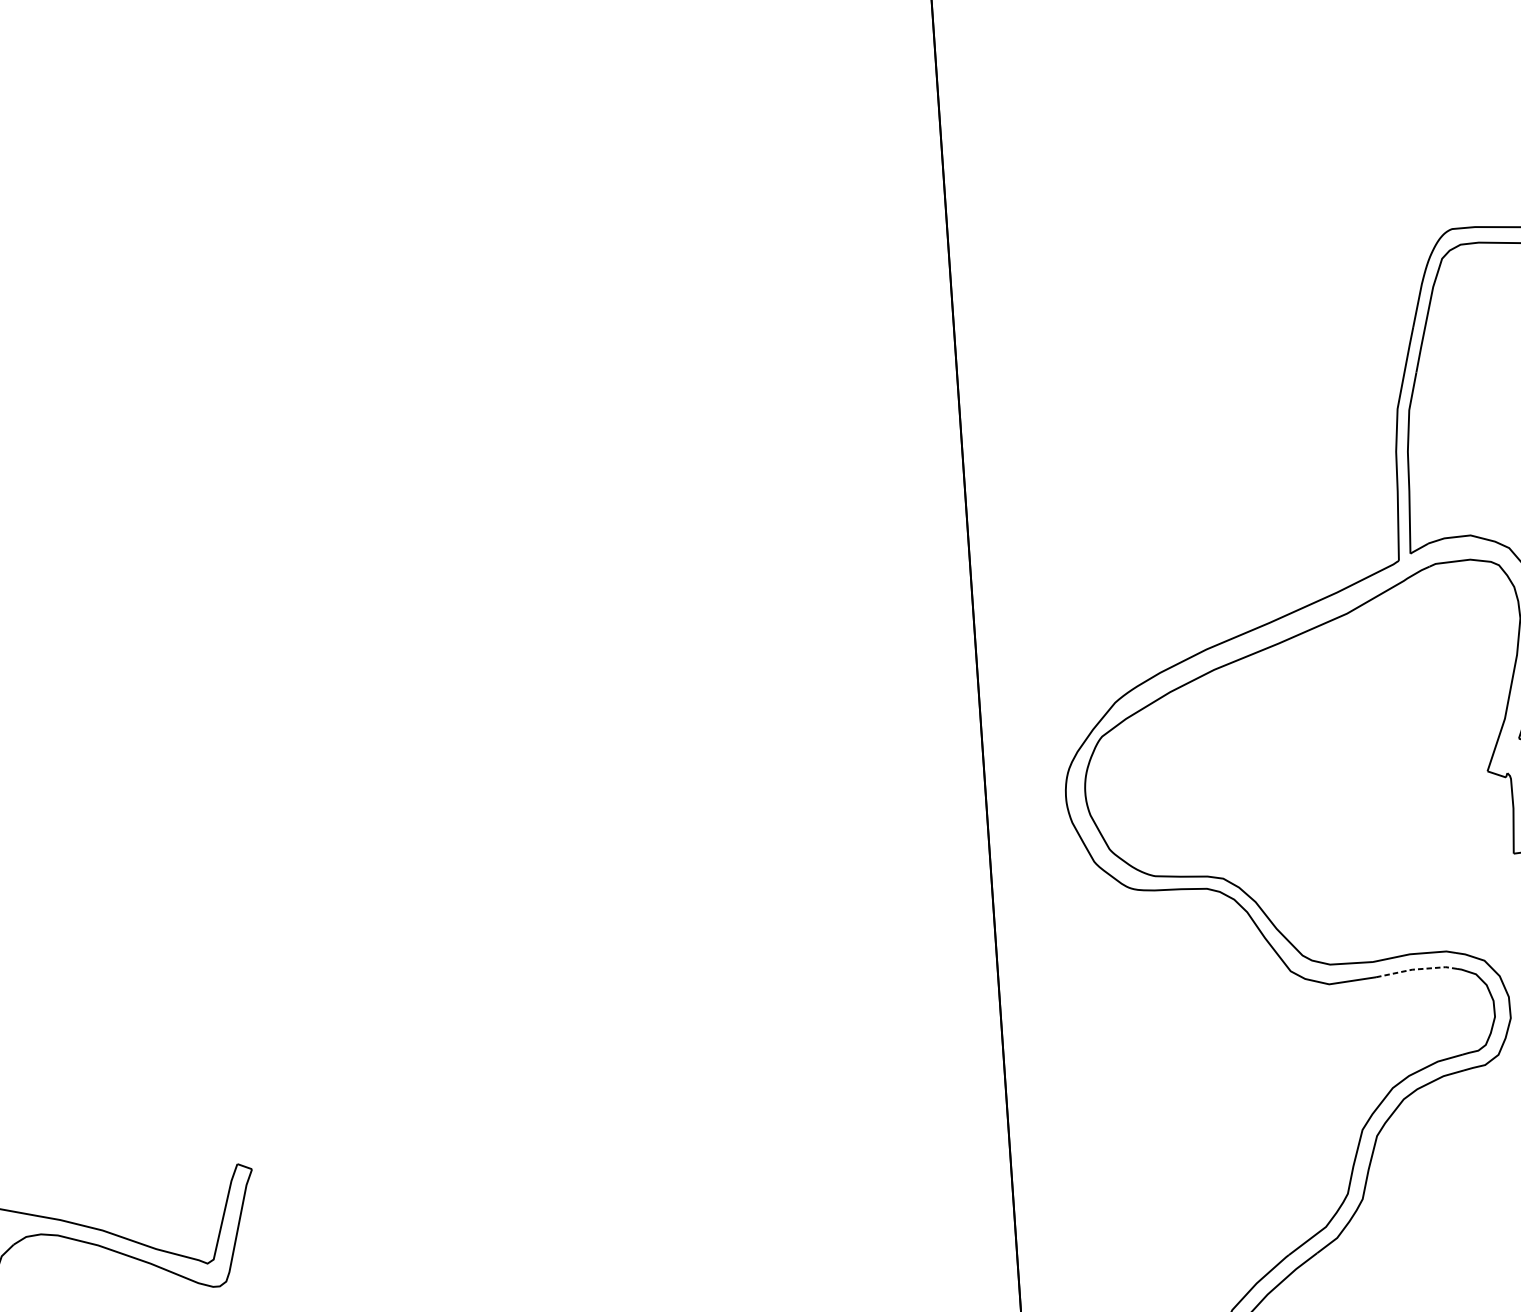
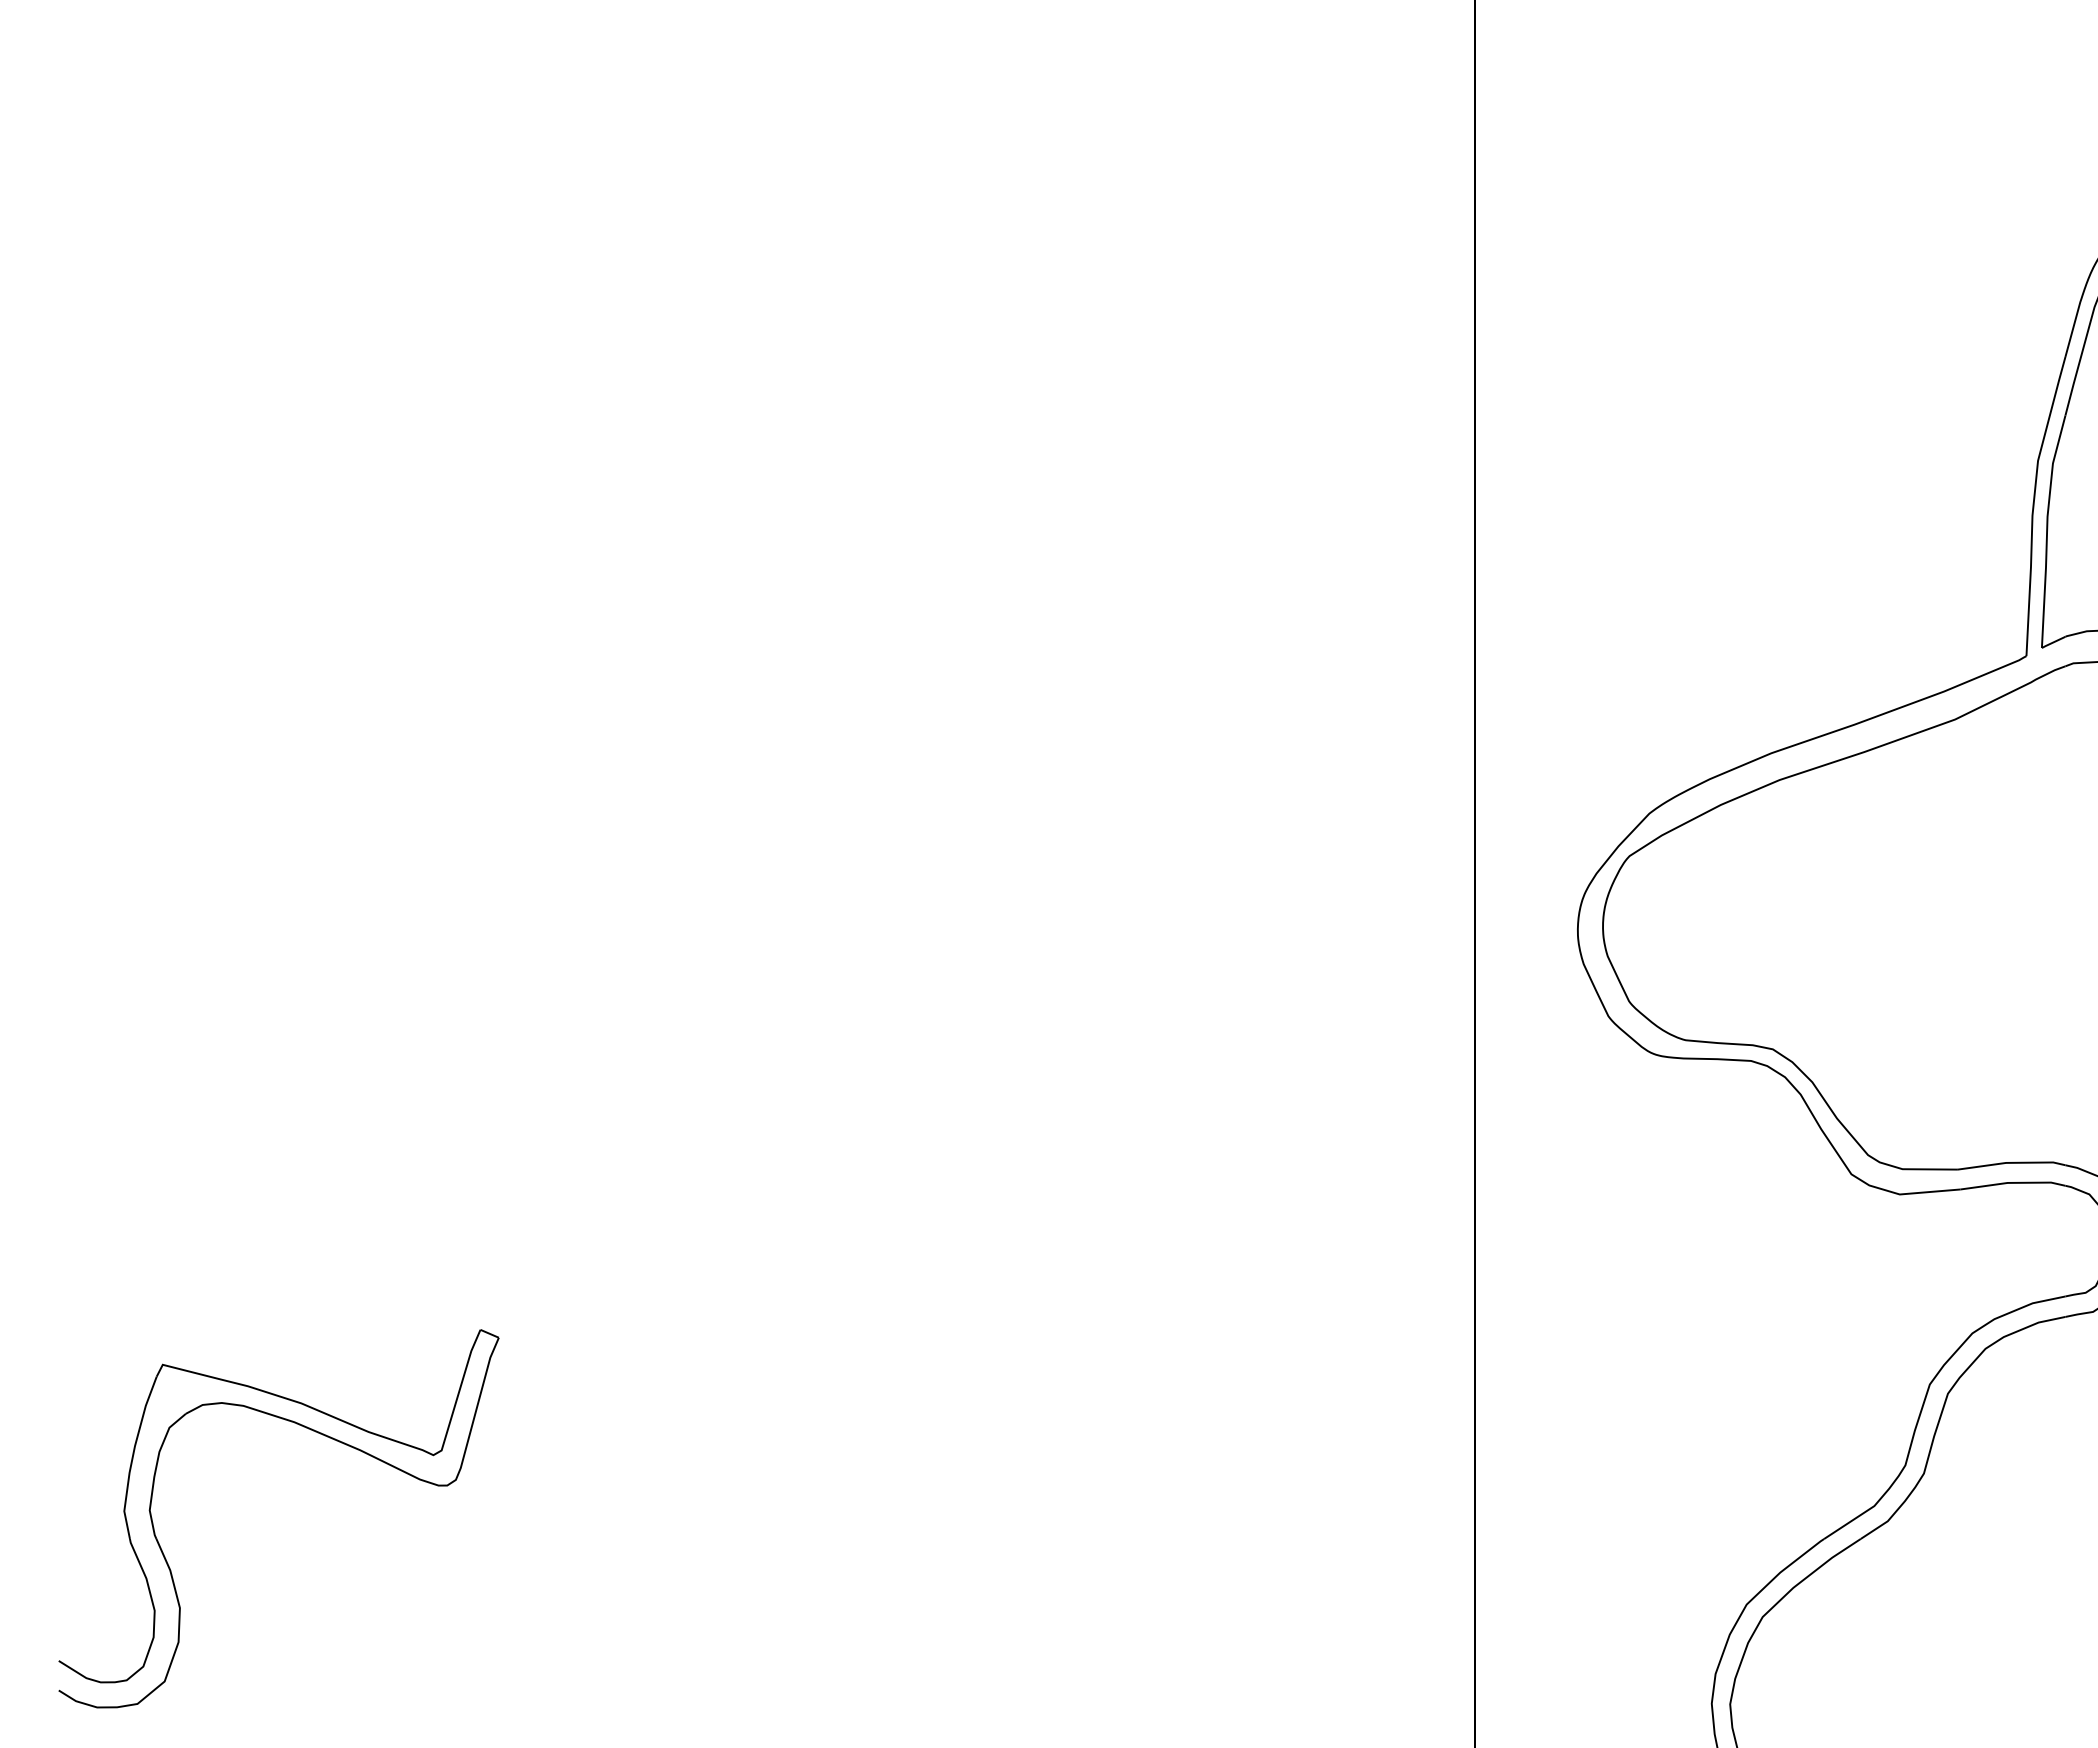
line: (1416, 969) -> (2013, 1182), dashed -> solid

